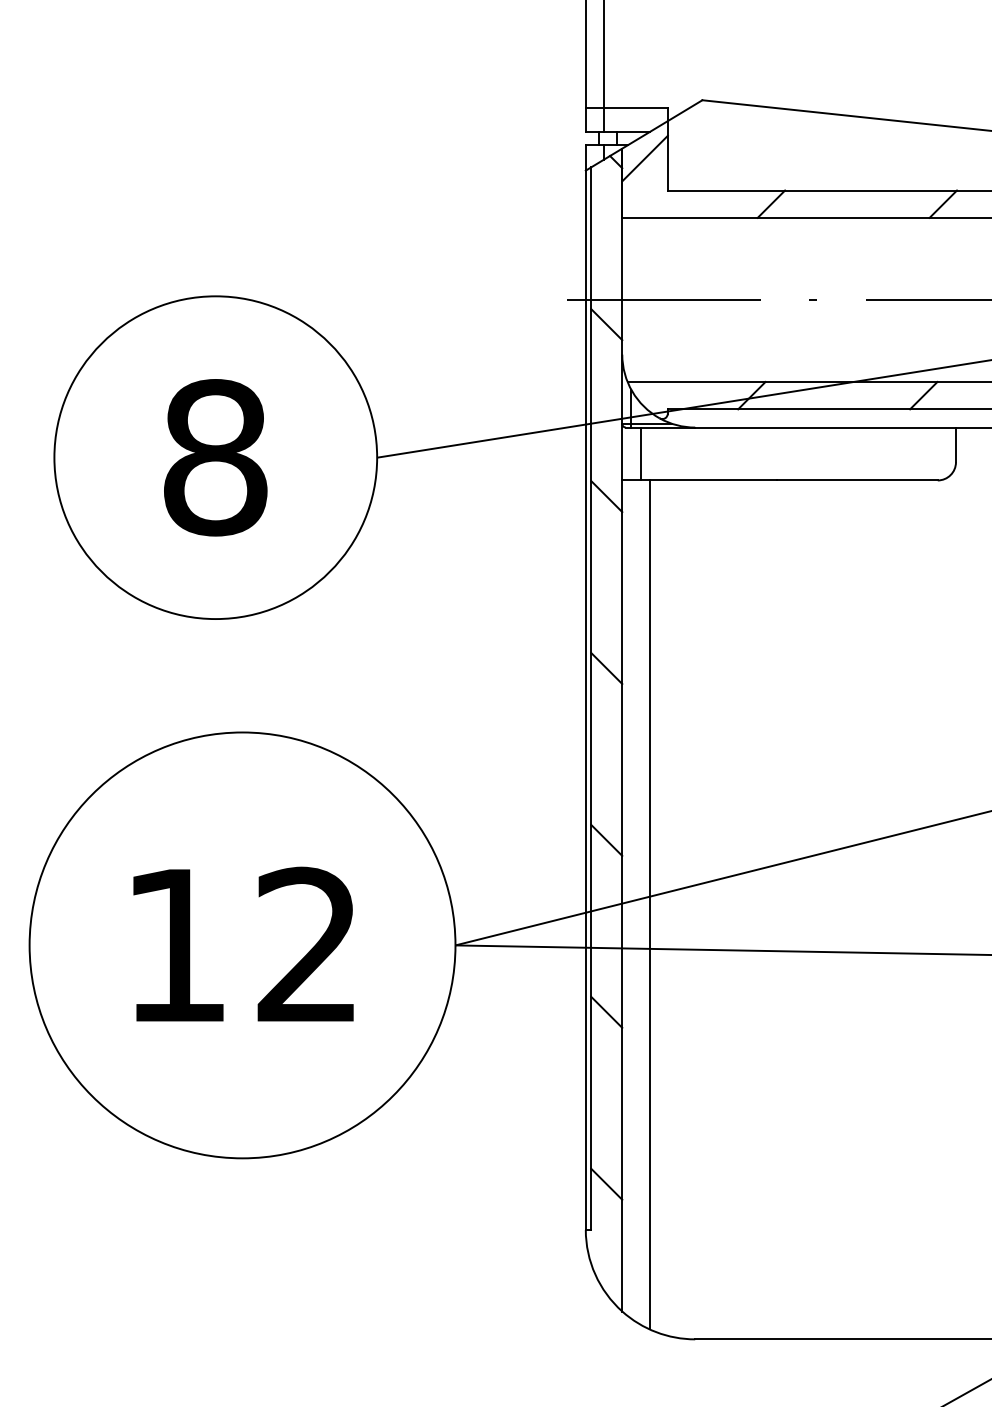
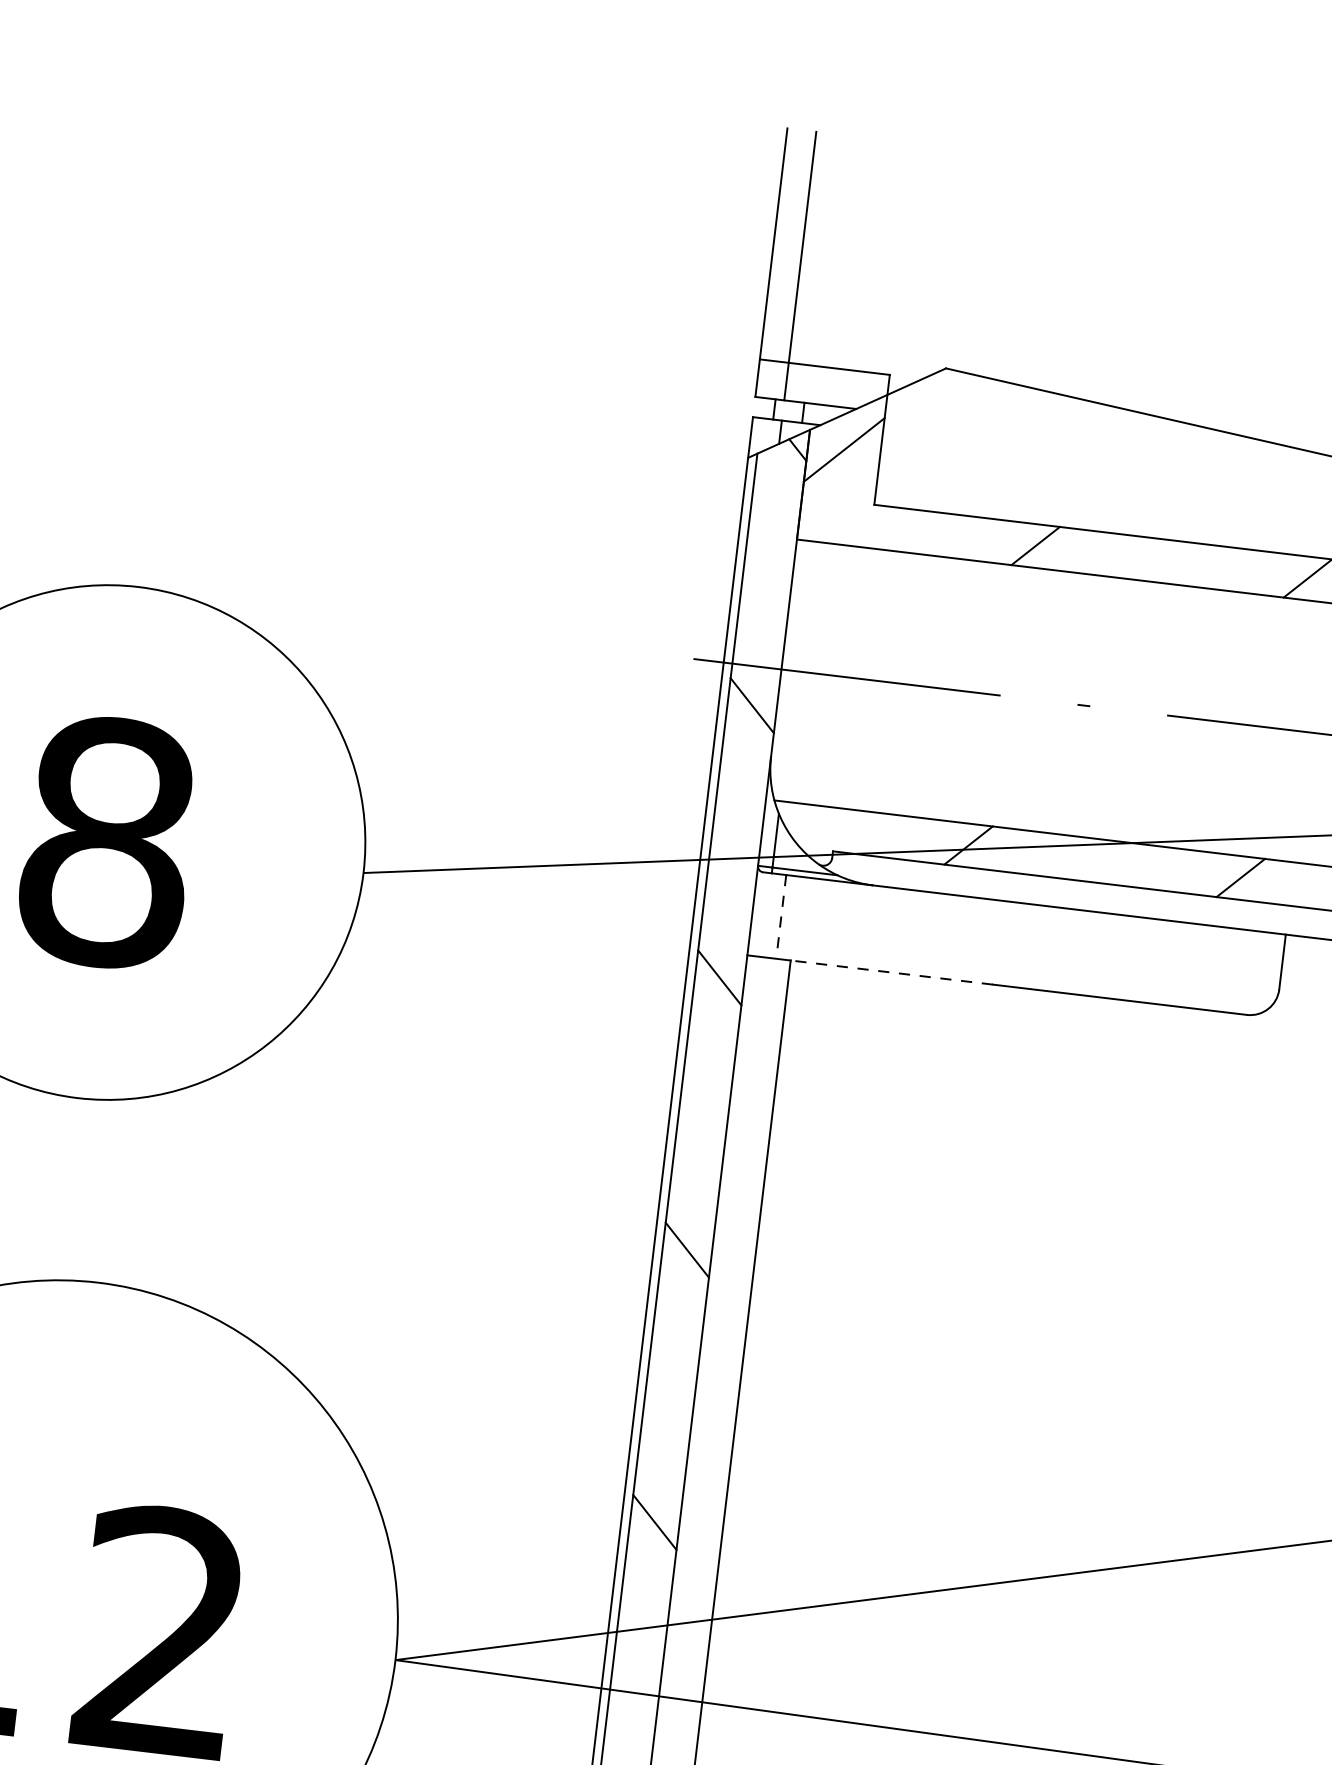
line: (640, 454) -> (781, 917), solid -> dashed
line: (713, 480) -> (891, 972), solid -> dashed

